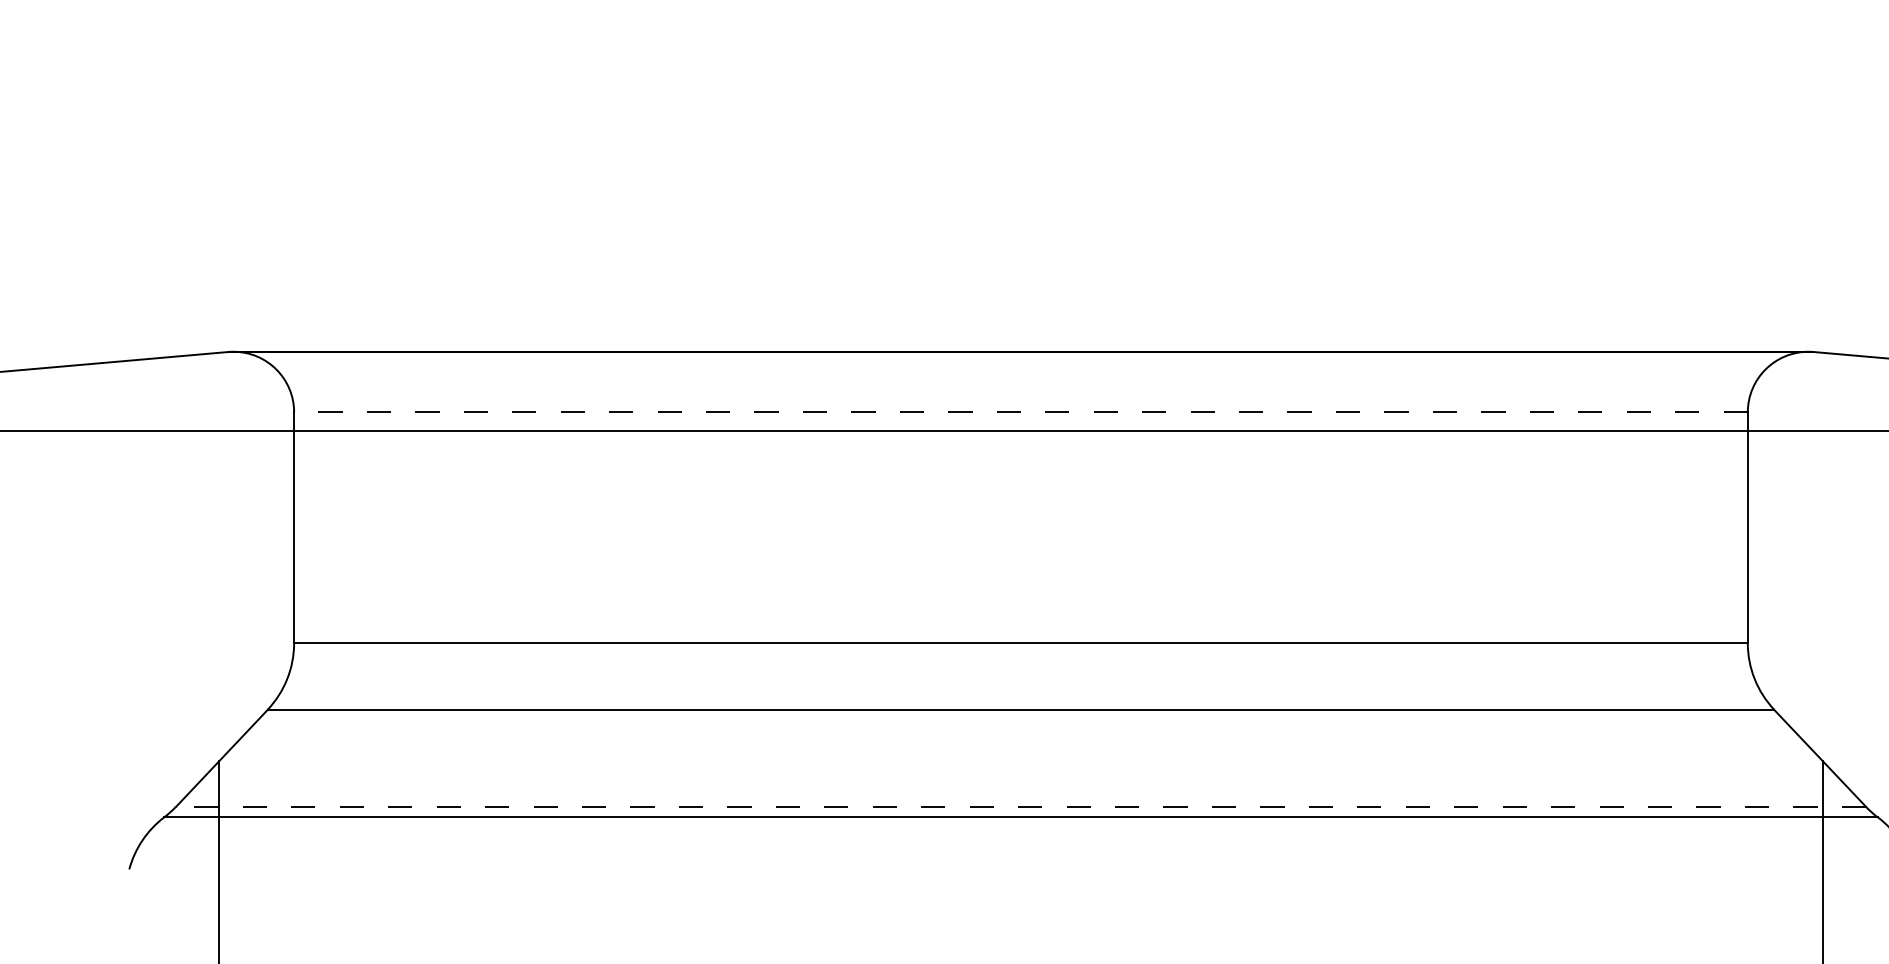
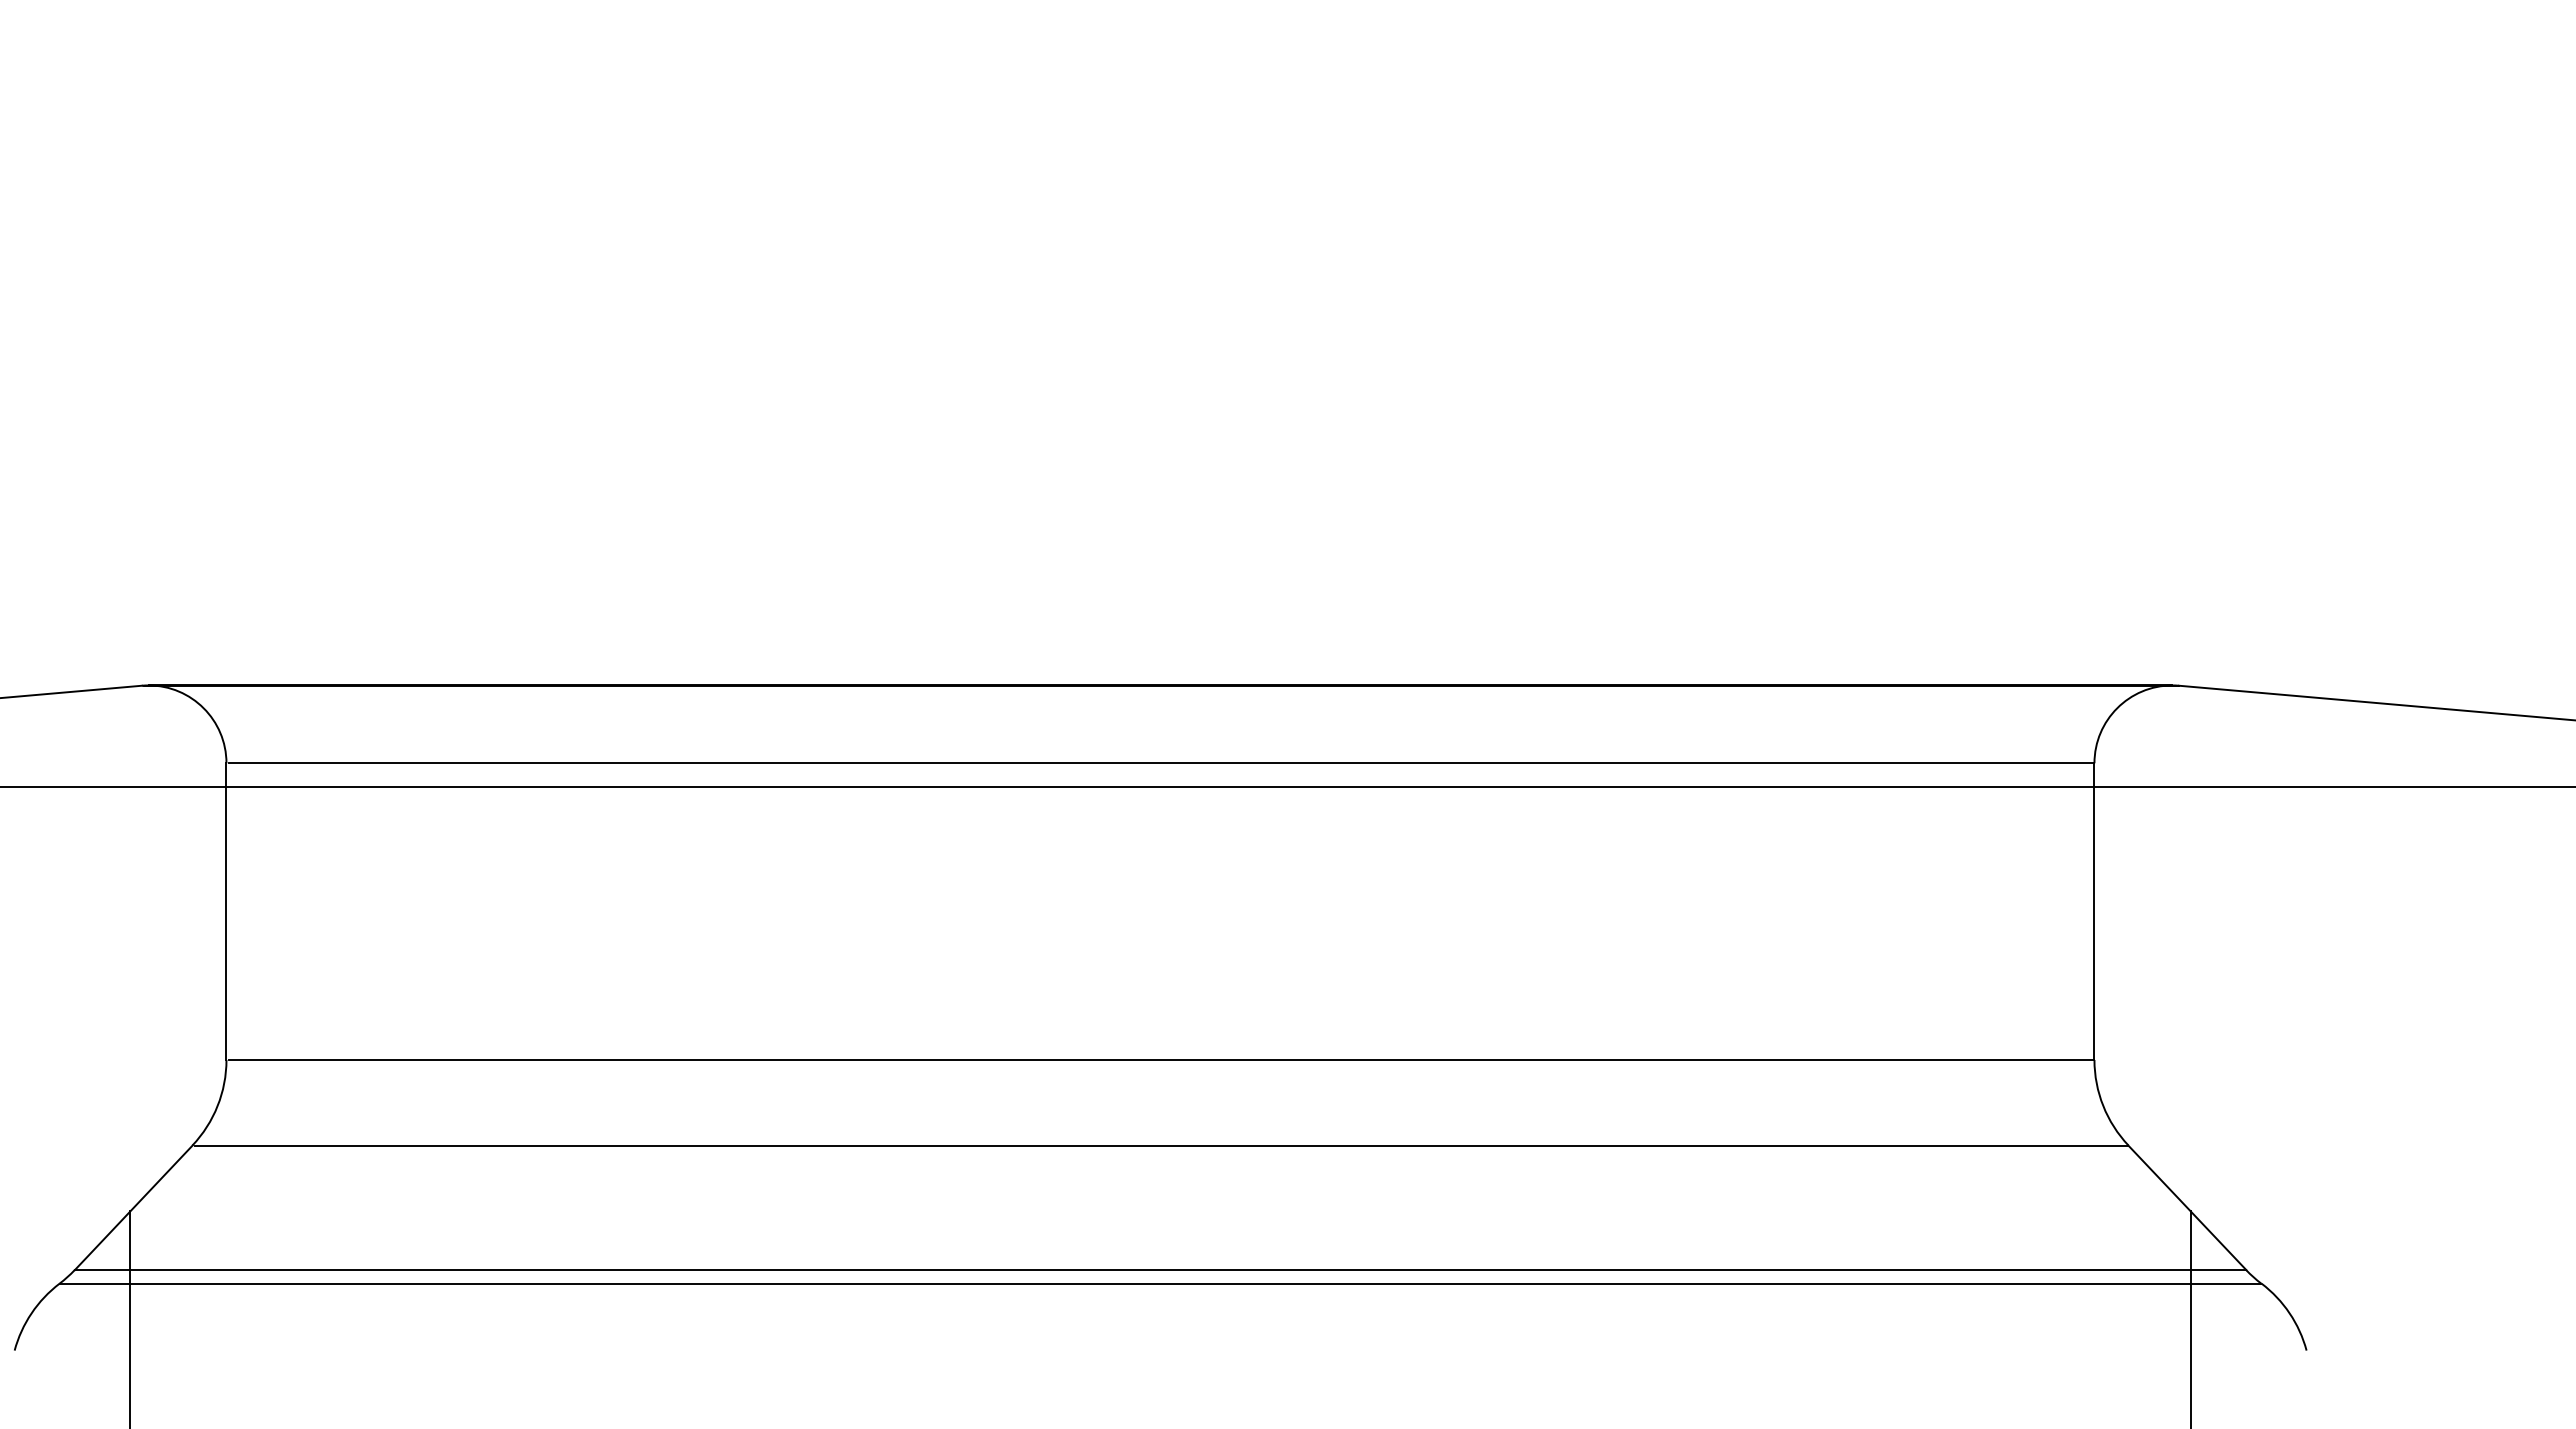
line: (1021, 412) -> (1161, 763), dashed -> solid
line: (1020, 807) -> (1160, 1270), dashed -> solid

